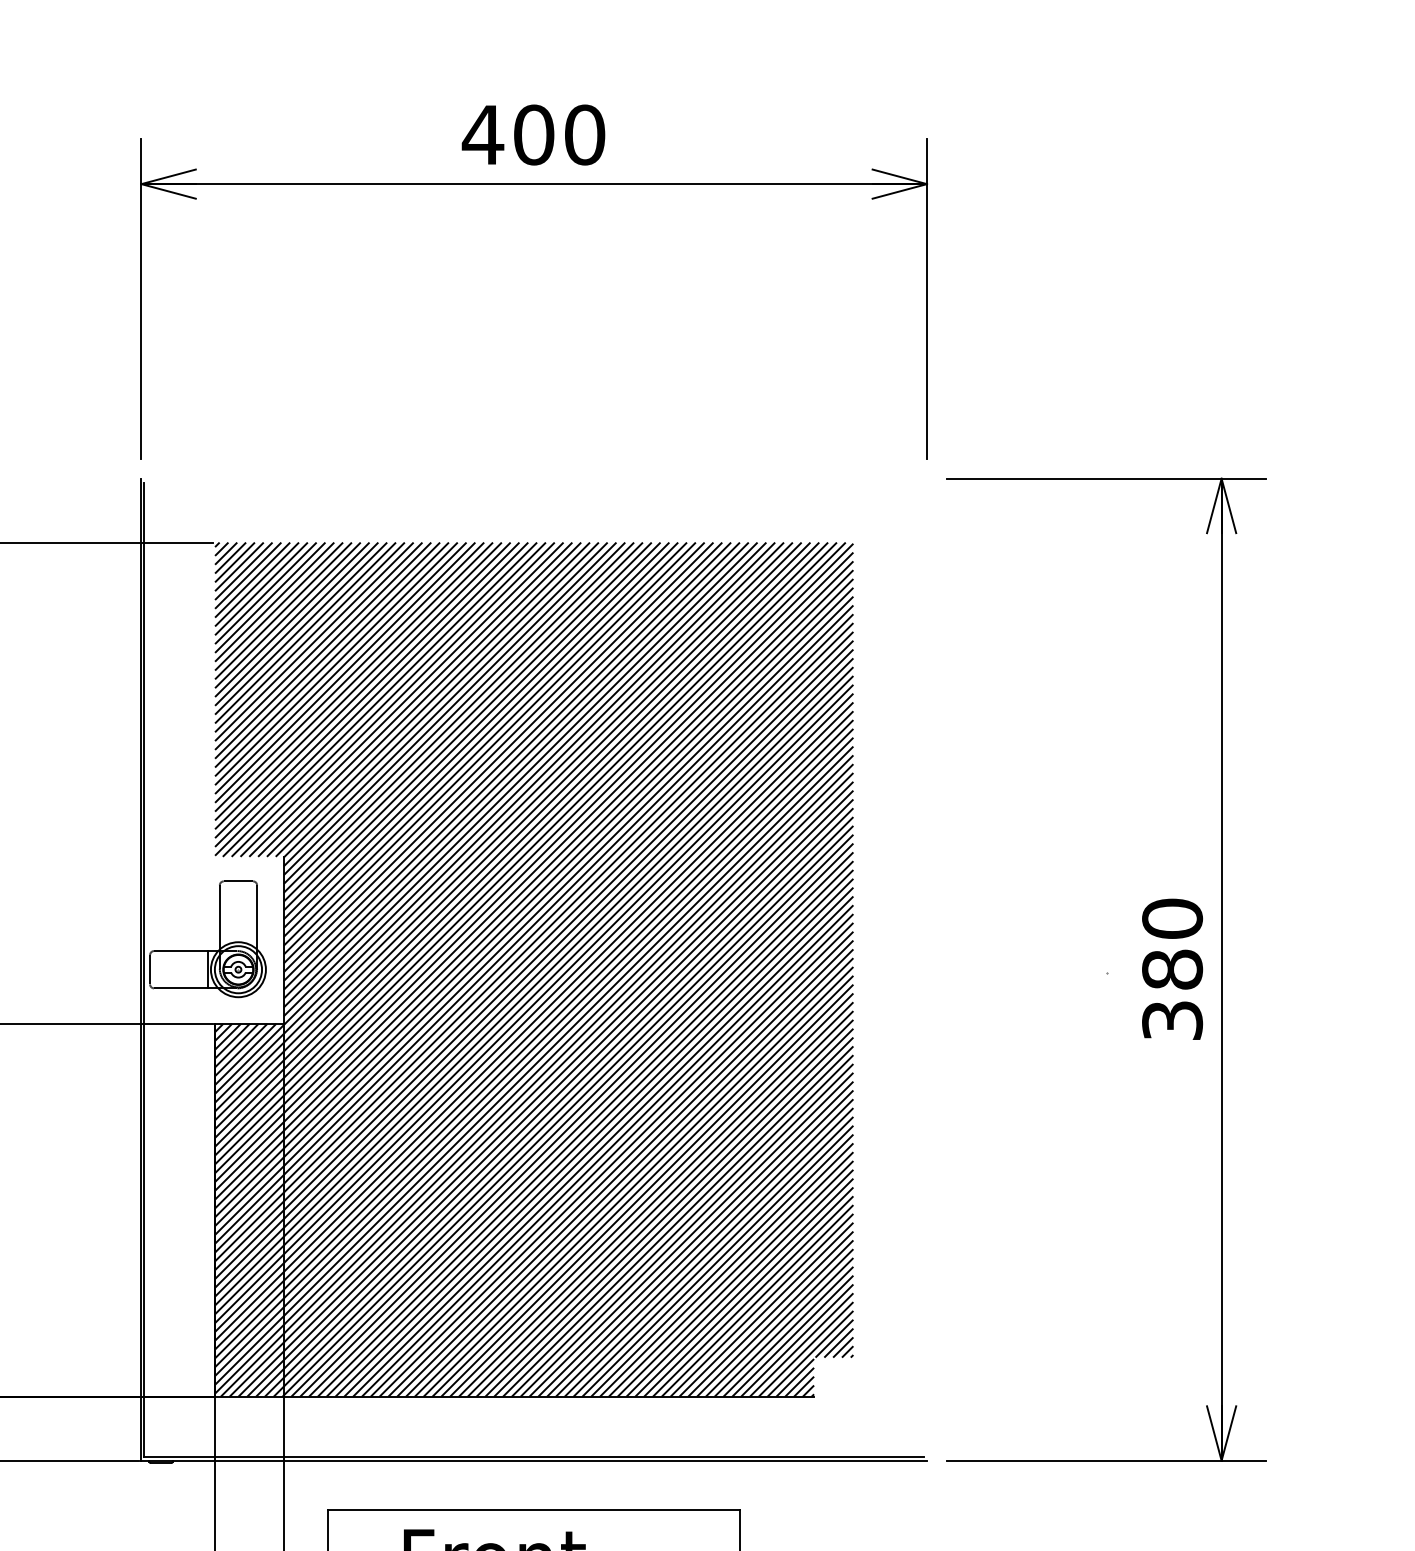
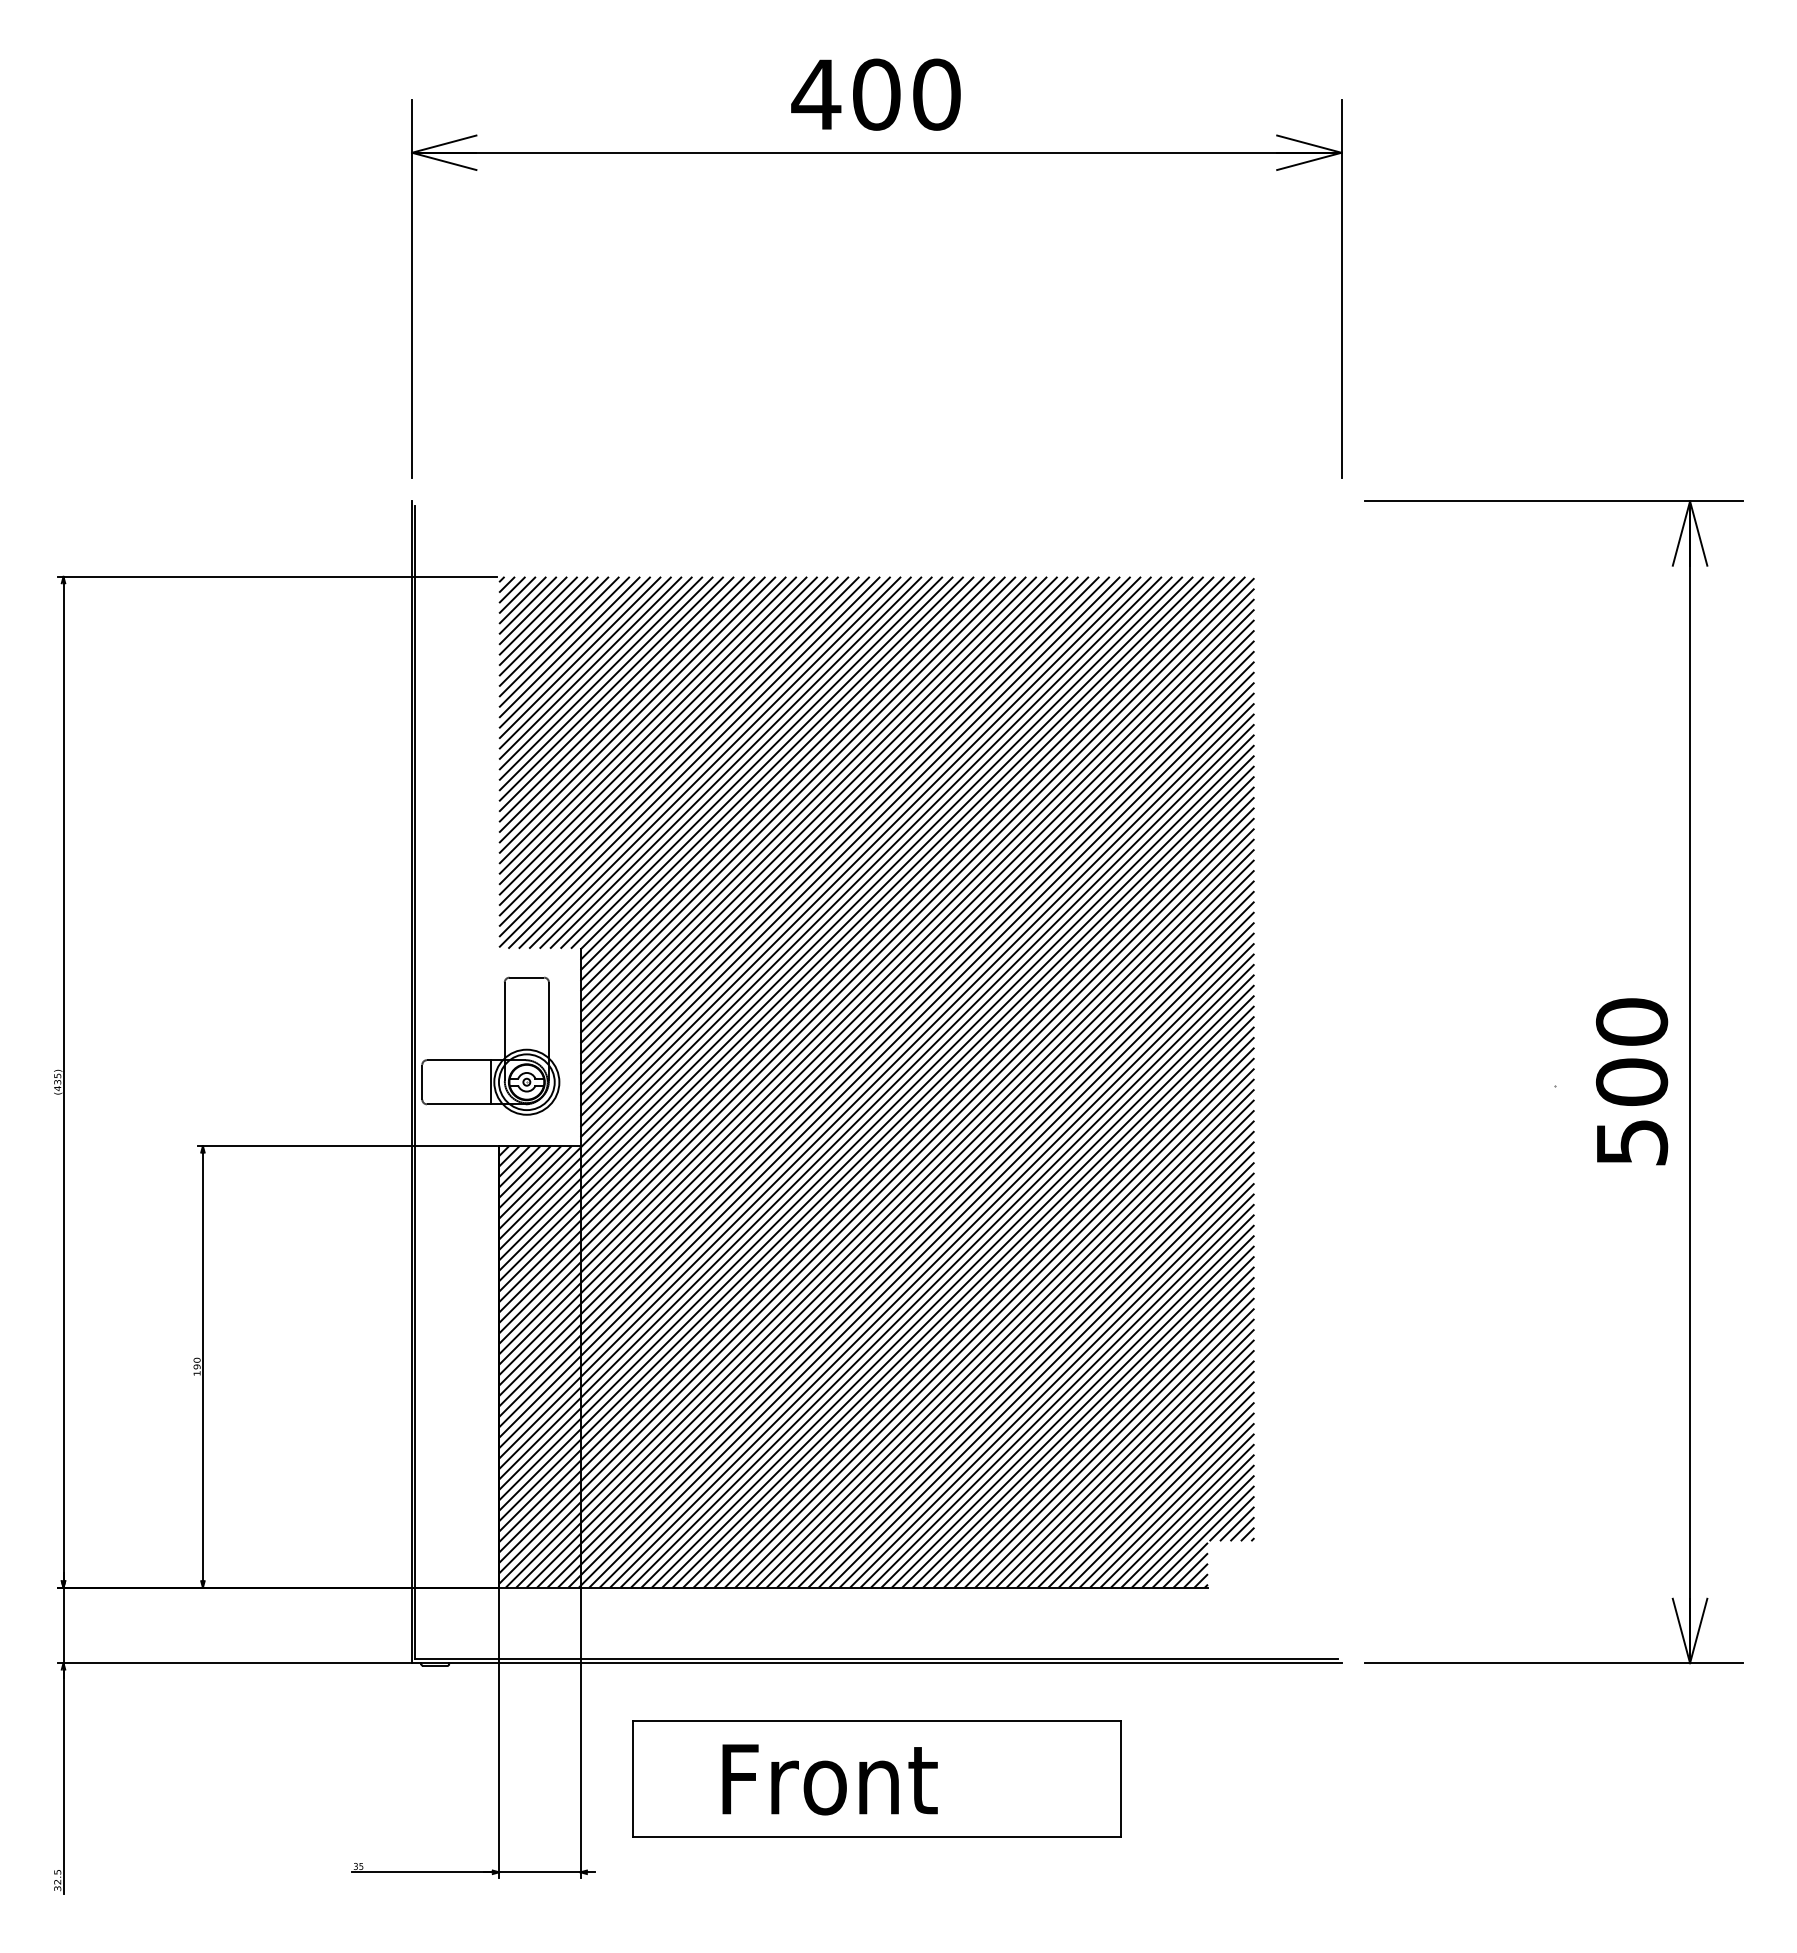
text: (1172, 994) -> (1631, 1111), 380 -> 500

